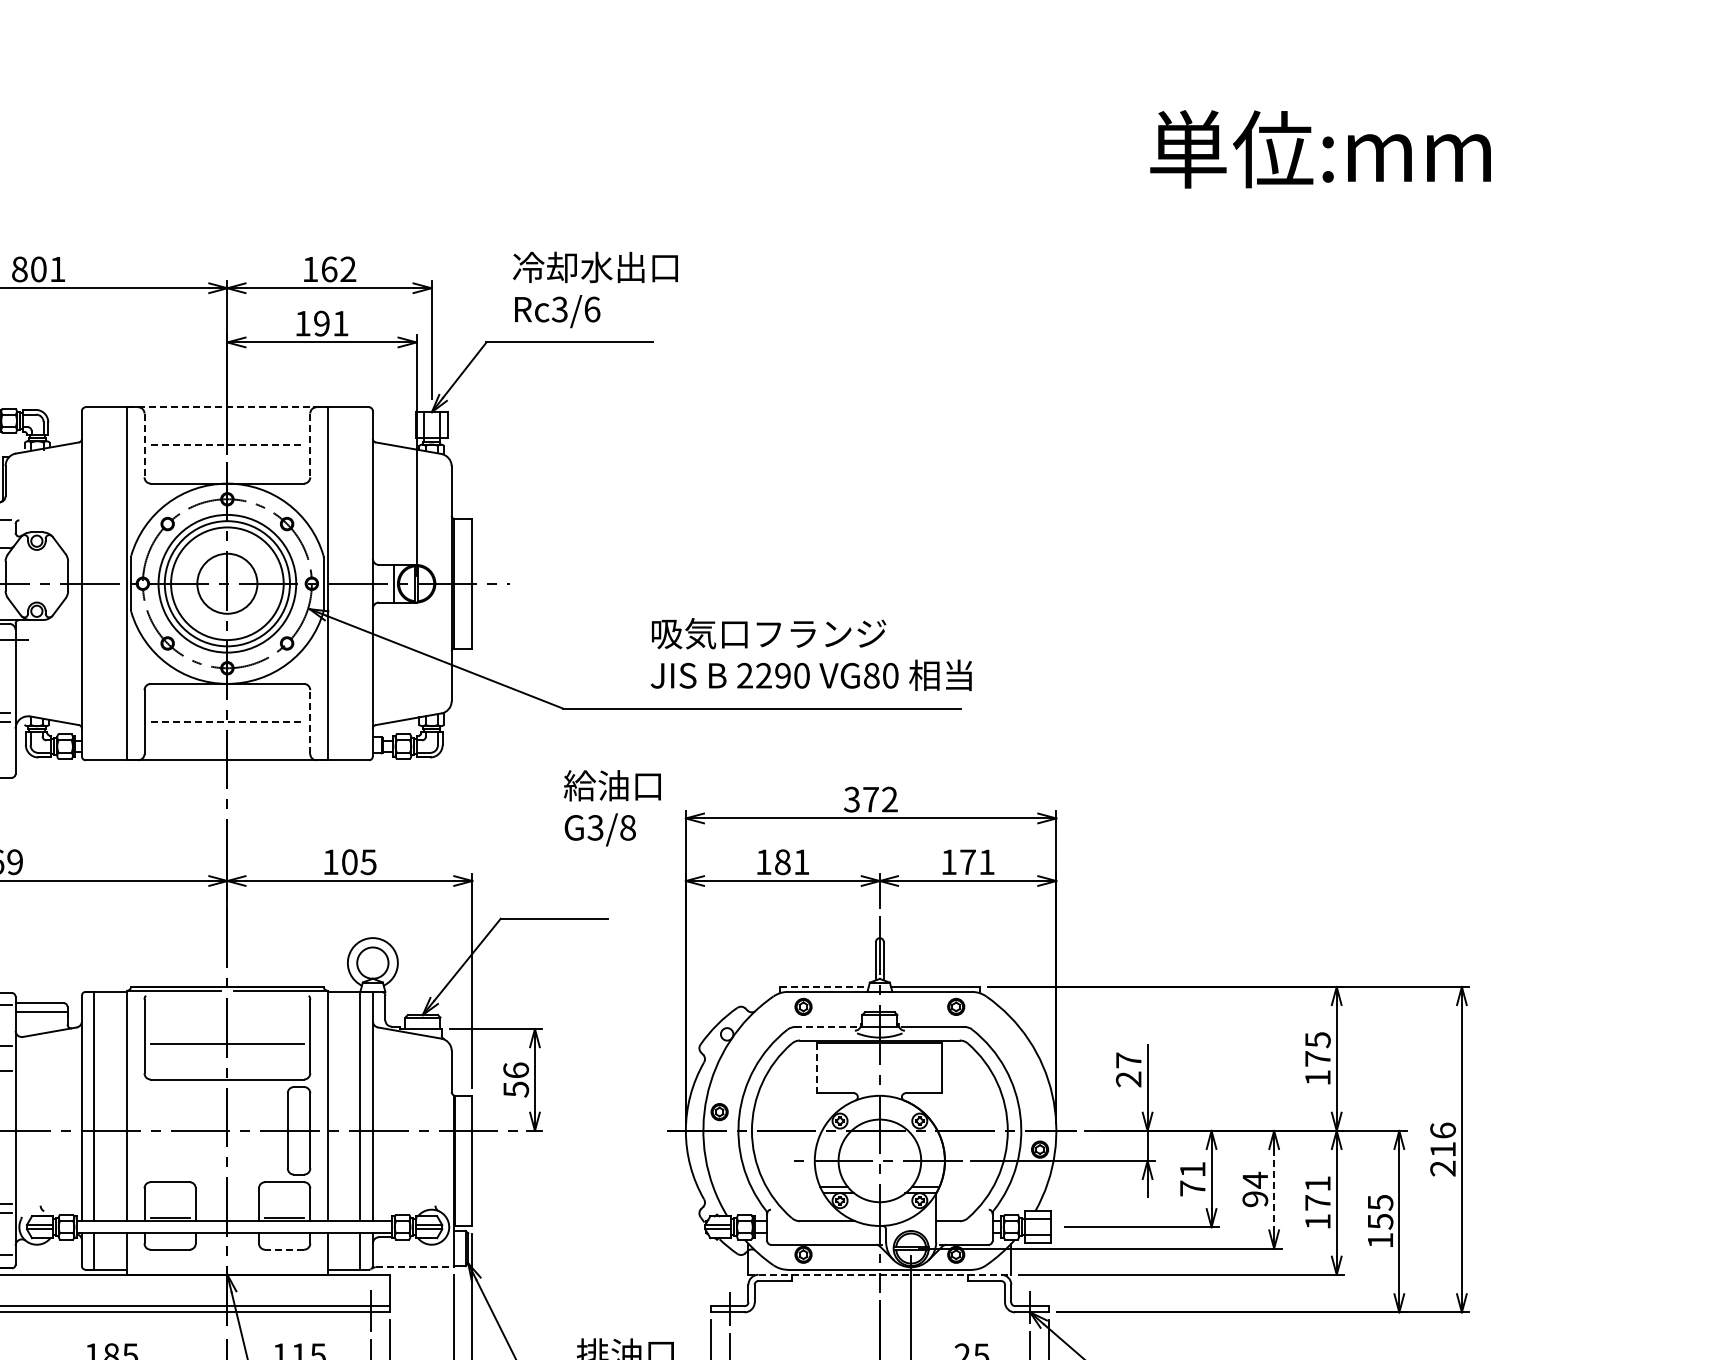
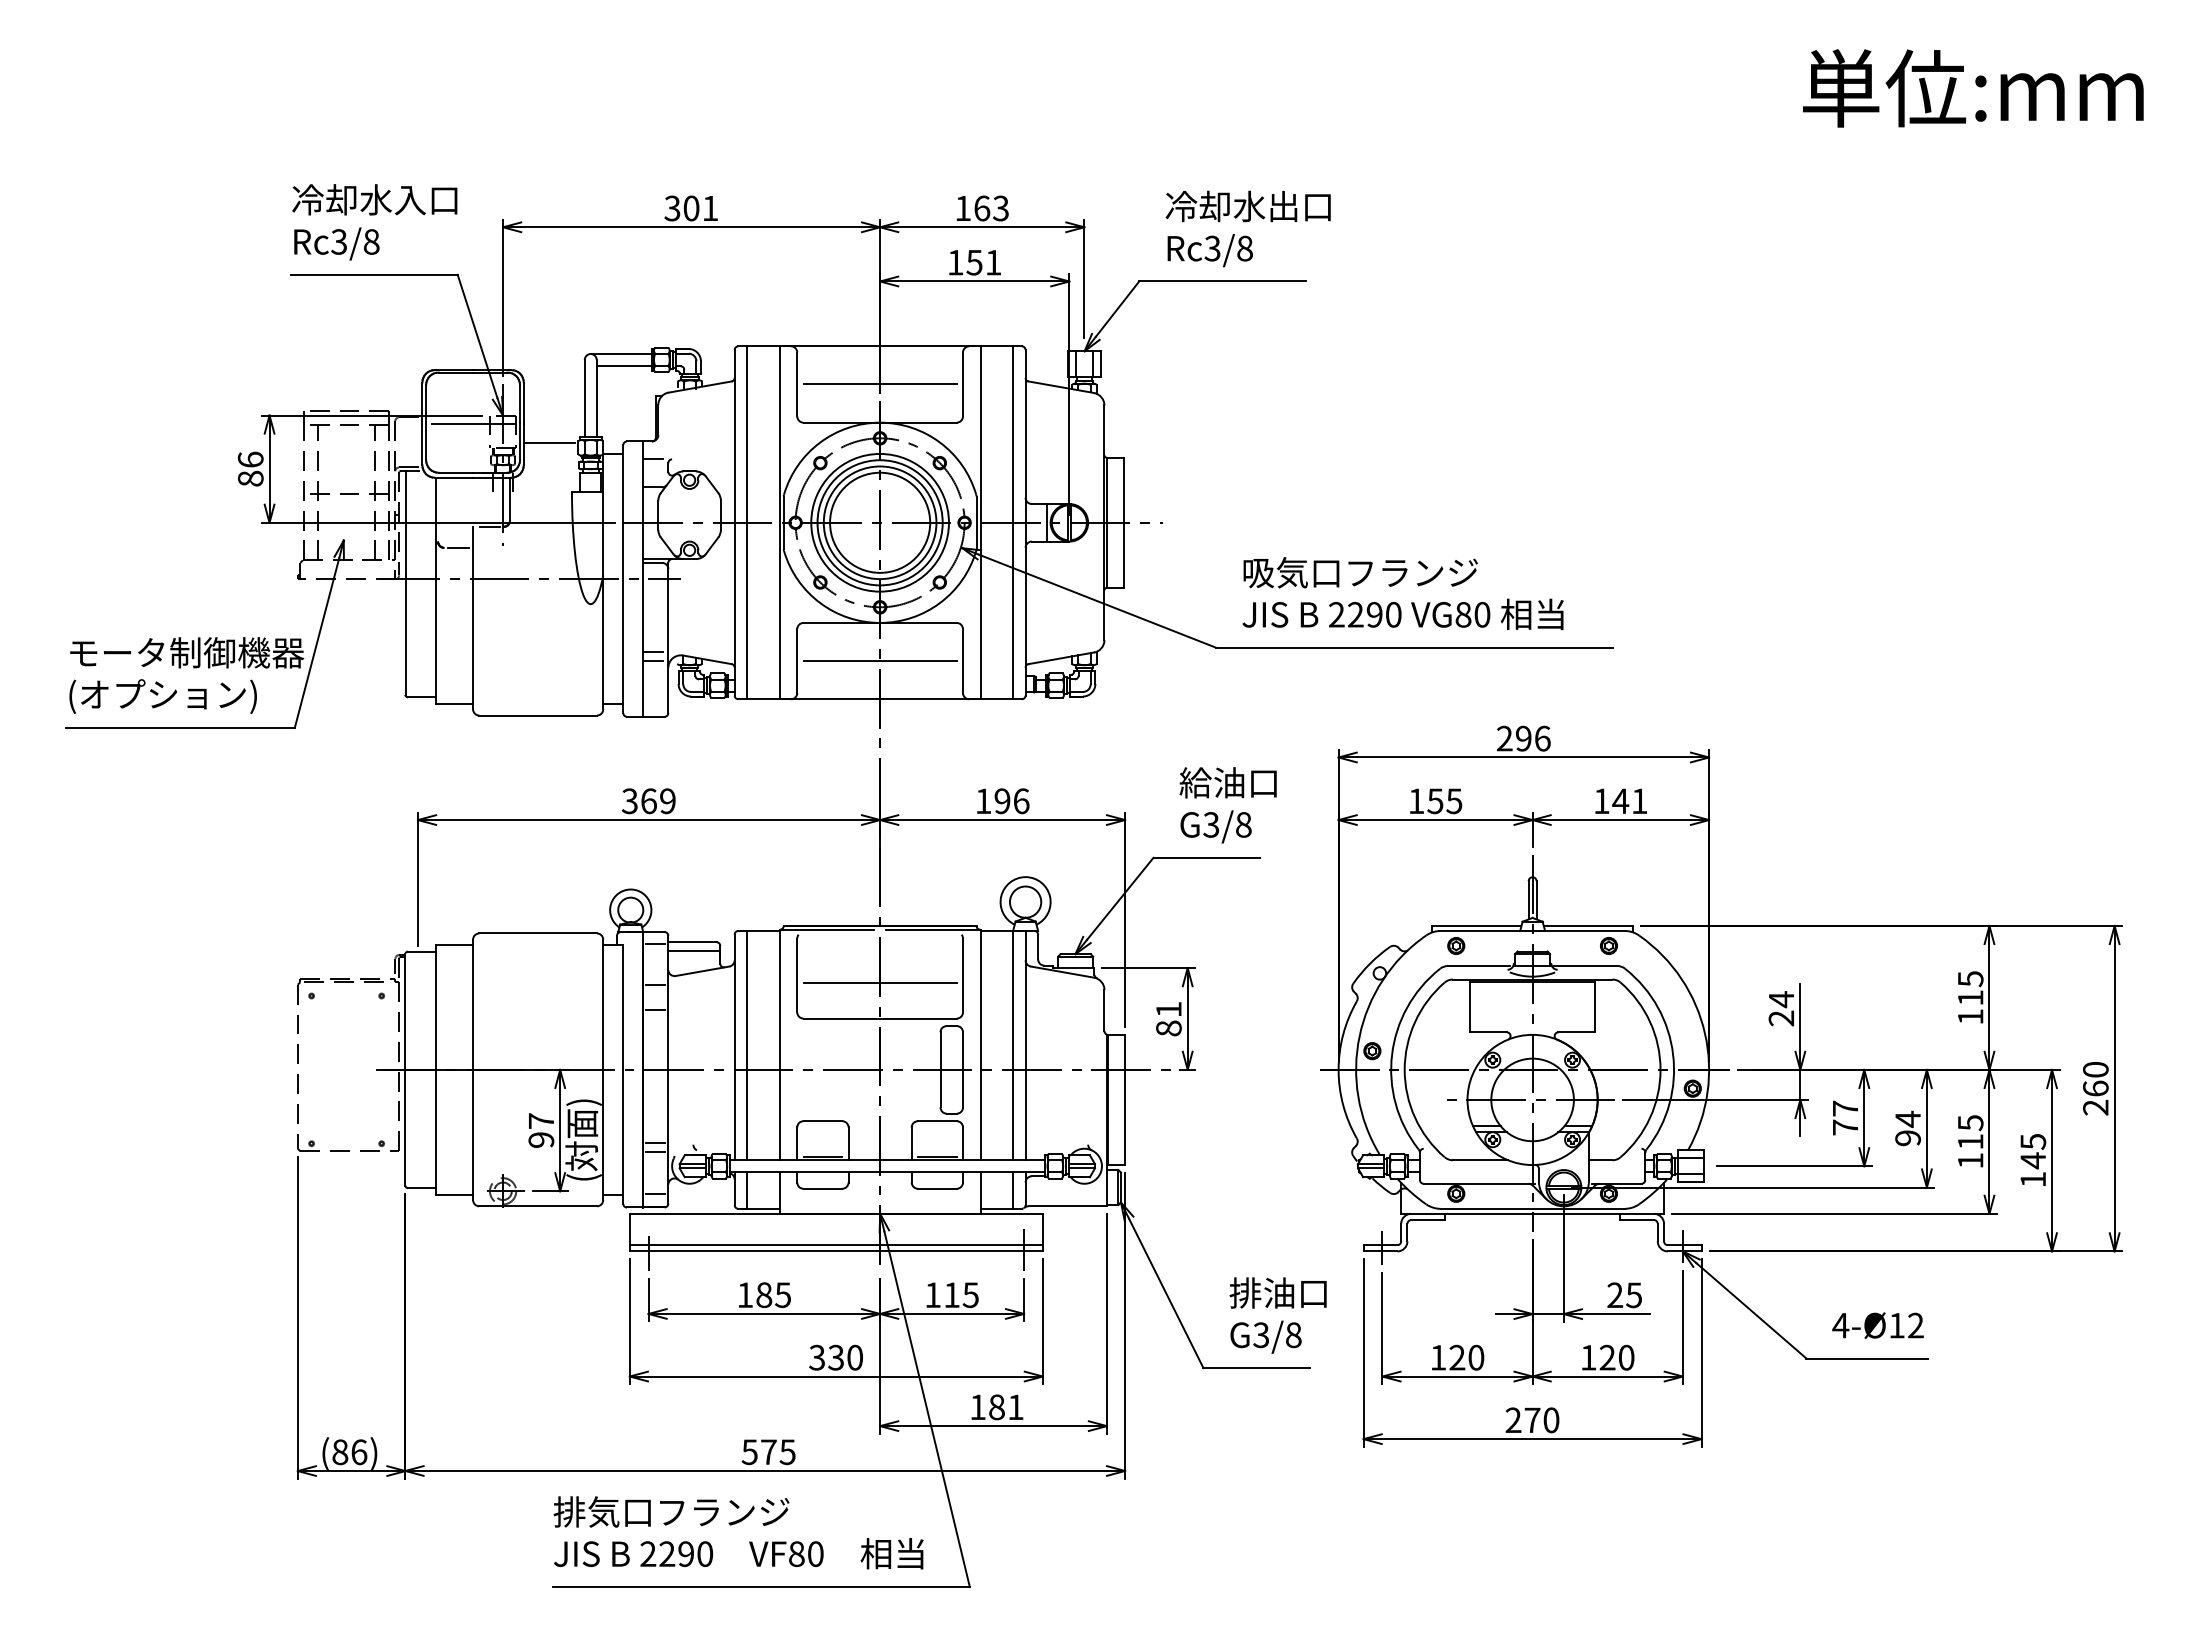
text: (19, 269) -> (672, 208), 801 -> 301
text: (347, 269) -> (1000, 208), 162 -> 163
text: (592, 309) -> (1245, 248), Rc3/6 -> Rc3/8
text: (321, 323) -> (974, 262), 191 -> 151
line: (227, 407) -> (880, 346), dashed -> solid
line: (144, 445) -> (797, 384), dashed -> solid
line: (227, 445) -> (880, 384), dashed -> solid
line: (309, 445) -> (962, 384), dashed -> solid
line: (94, 583) -> (747, 522), added
circle: (227, 583) -> (880, 522), size x1.67
line: (360, 583) -> (1013, 522), added
text: (810, 654) -> (1402, 593), moved
line: (227, 721) -> (880, 660), dashed -> solid
line: (309, 722) -> (962, 661), dashed -> solid
text: (870, 799) -> (1523, 738), 372 -> 296
text: (611, 808) -> (1227, 805), moved
text: (967, 861) -> (1620, 800), 171 -> 141
text: (358, 862) -> (1011, 801), 105 -> 196
text: (791, 862) -> (1444, 801), 181 -> 155
line: (824, 986) -> (1477, 925), dashed -> solid
line: (826, 1027) -> (1479, 966), dashed -> solid
text: (1317, 1058) -> (1970, 997), 175 -> 115
text: (1128, 1060) -> (1781, 999), 27 -> 24
line: (817, 1068) -> (1470, 1007), dashed -> solid
text: (515, 1079) -> (1168, 1018), 56 -> 81
text: (1442, 1139) -> (2095, 1078), 216 -> 260
text: (1192, 1169) -> (1845, 1108), 71 -> 77
line: (1273, 1189) -> (1926, 1128), dashed -> solid
text: (1317, 1193) -> (1970, 1132), 171 -> 115
text: (1380, 1221) -> (2033, 1160), 155 -> 145
line: (283, 1249) -> (936, 1188), dashed -> solid
line: (415, 1267) -> (1068, 1206), dashed -> solid
line: (880, 1274) -> (1533, 1213), dashed -> solid

